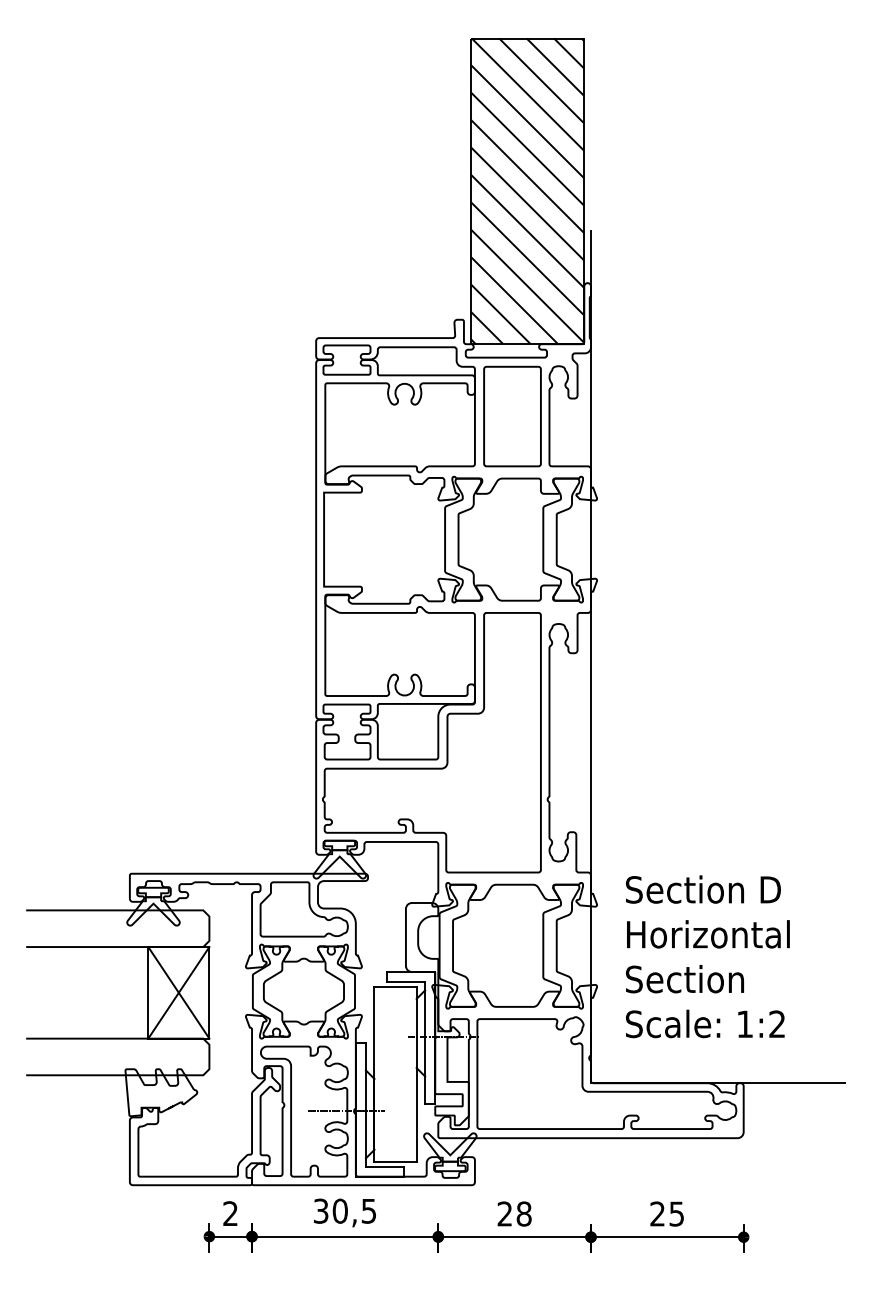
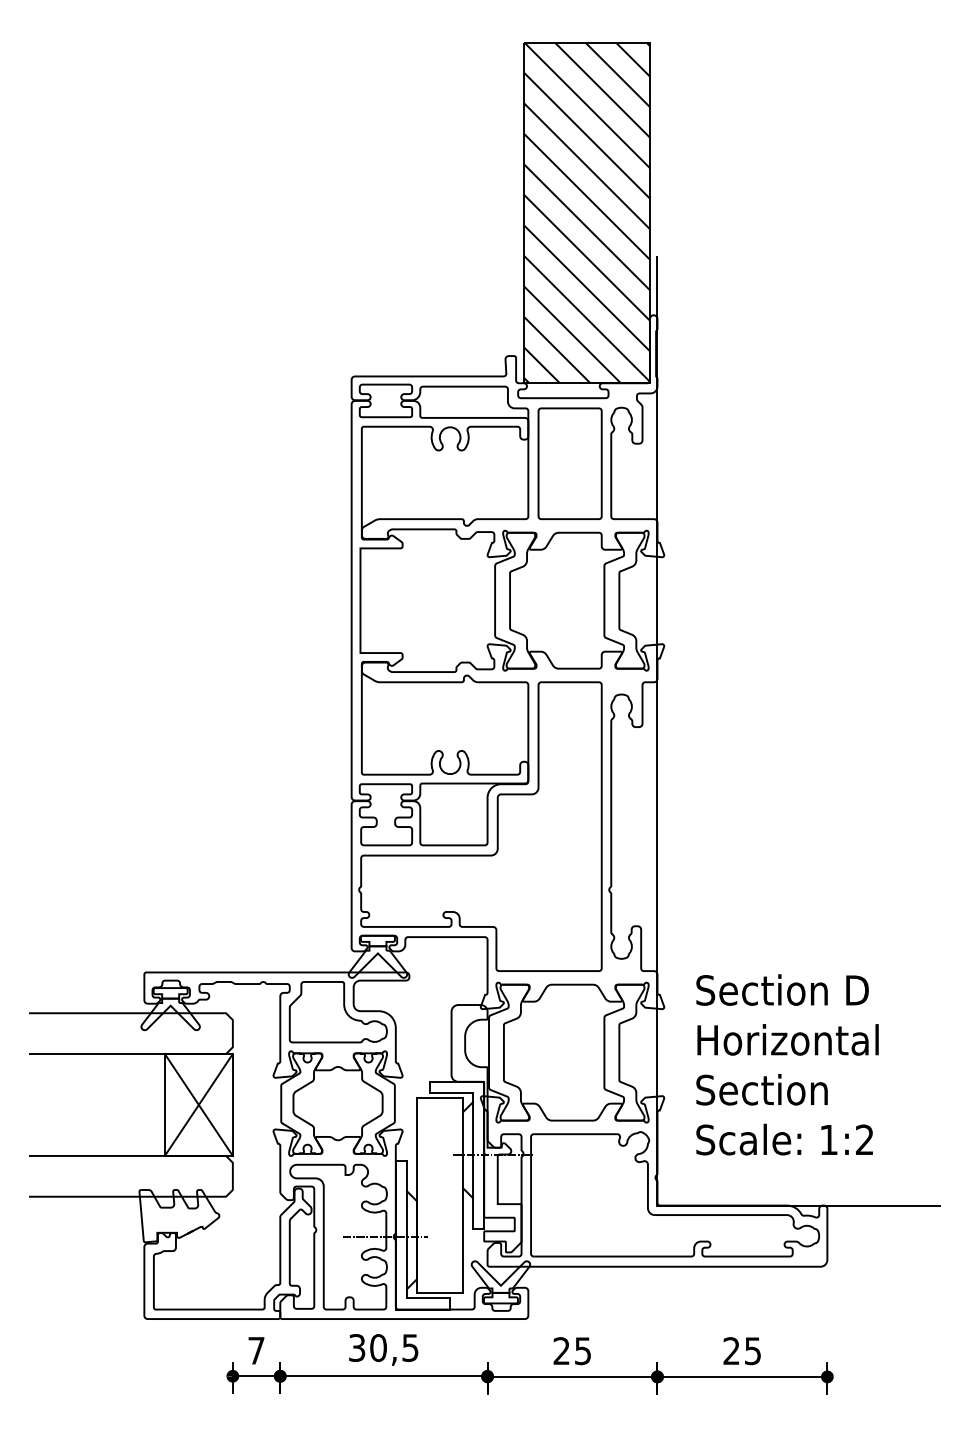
text: (230, 1213) -> (256, 1350), 2 -> 7
text: (523, 1214) -> (582, 1351), 28 -> 25

